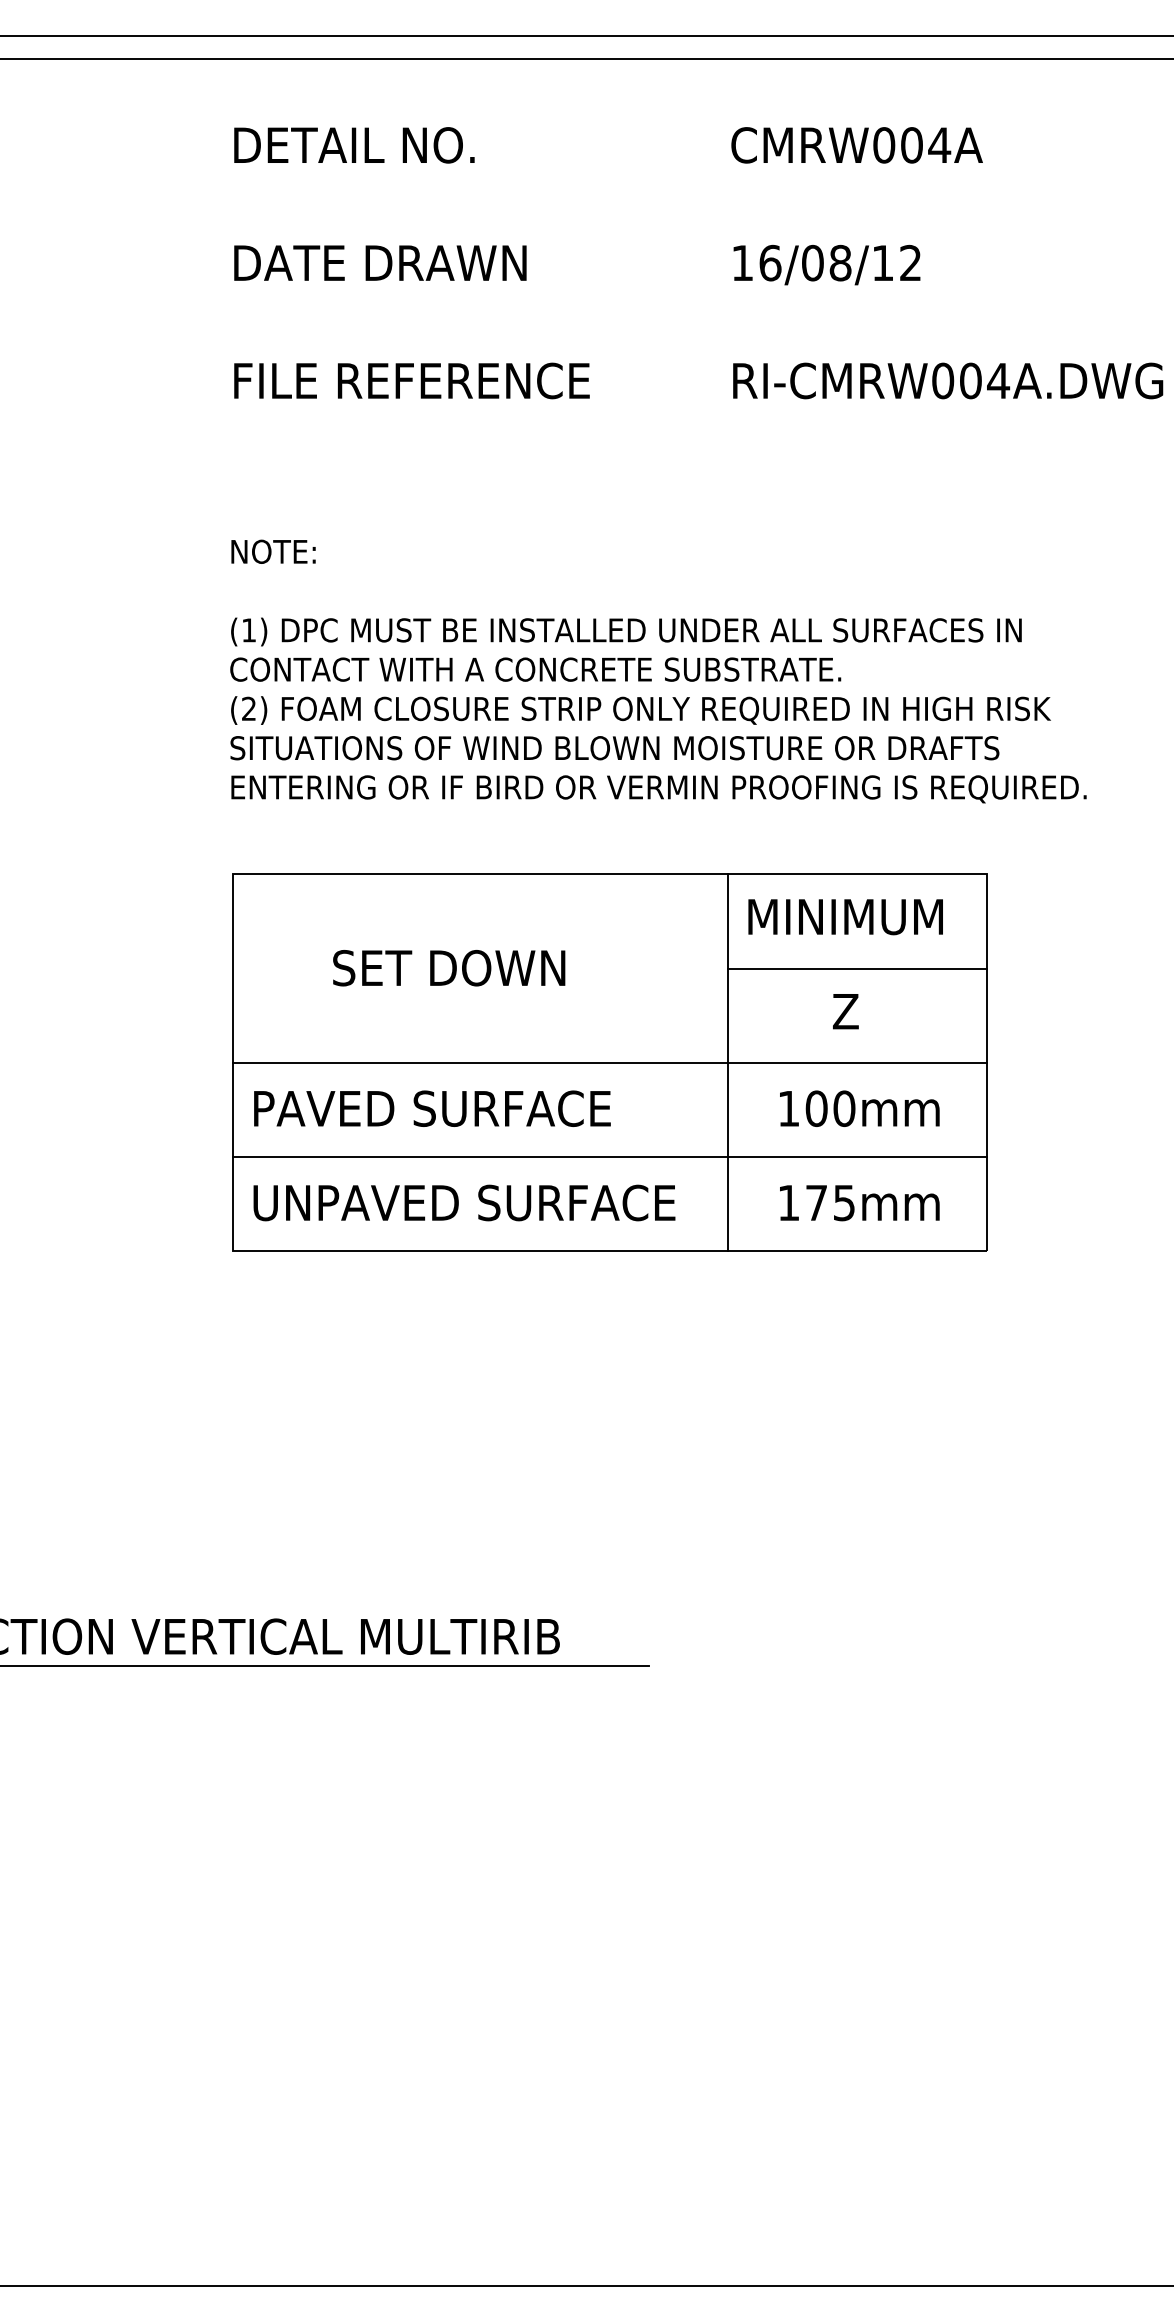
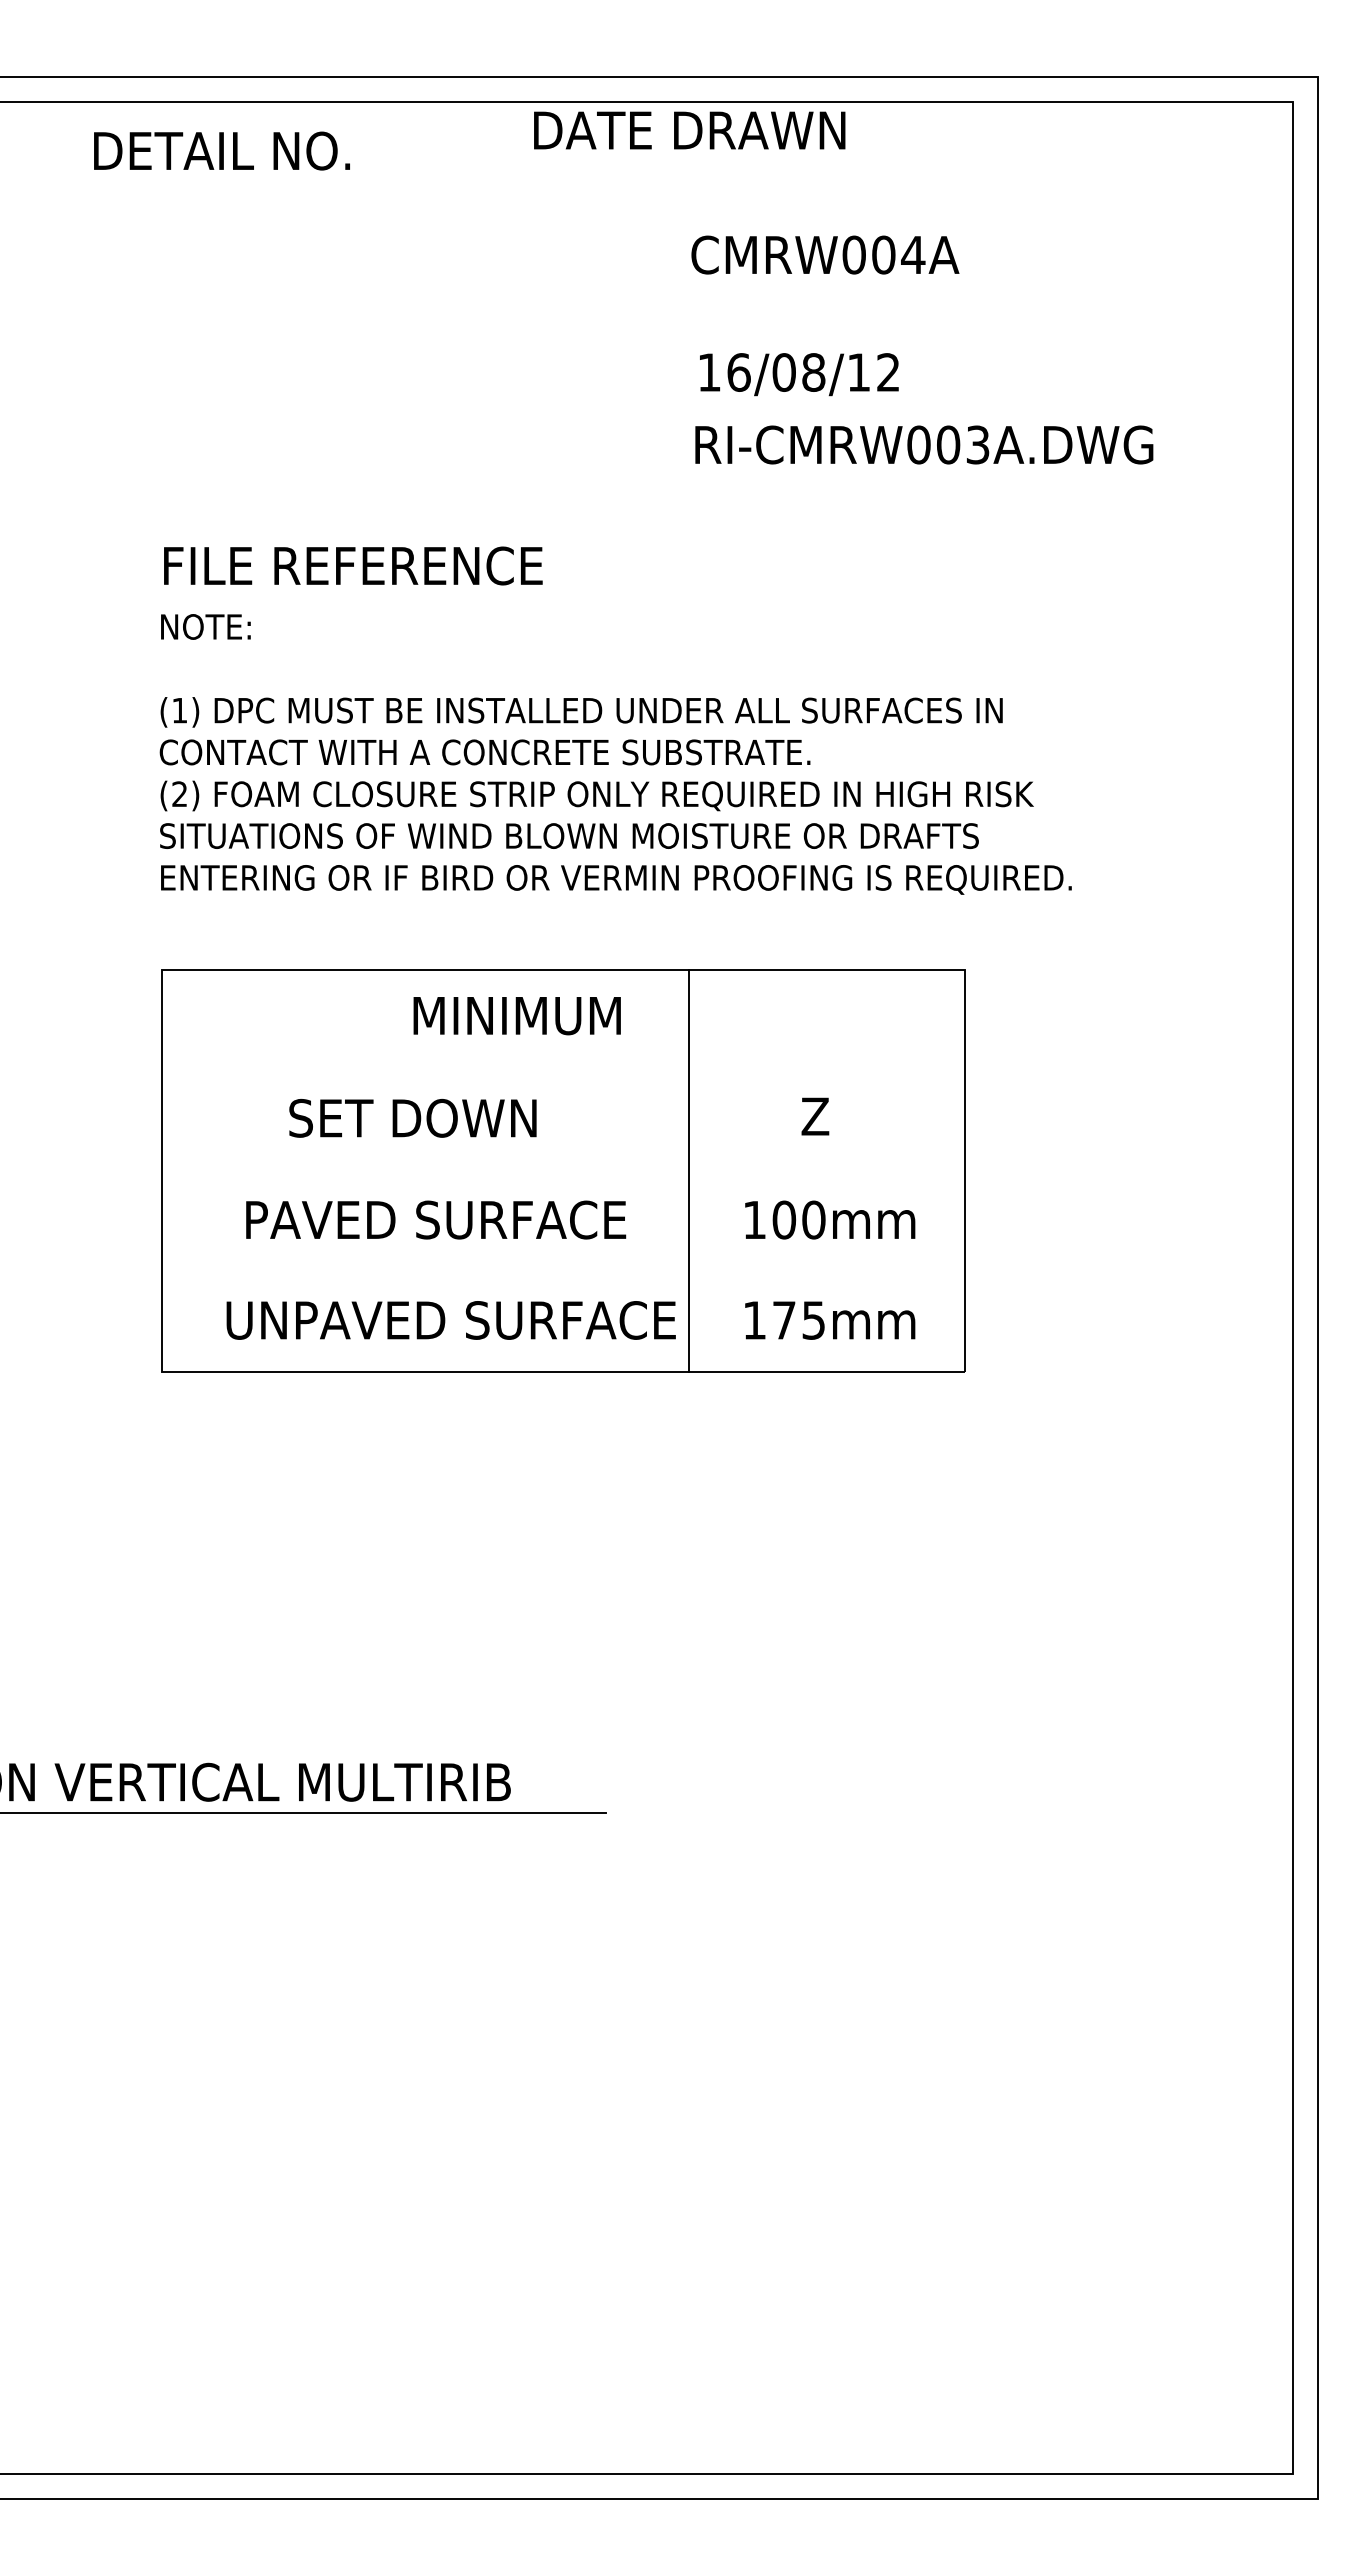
text: (353, 144) -> (221, 150), moved
text: (857, 144) -> (825, 254), moved
text: (380, 263) -> (689, 130), moved
text: (827, 265) -> (799, 374), moved
text: (412, 380) -> (353, 565), moved
text: (998, 380) -> (977, 444), RI-CMRW004A.DWG -> RI-CMRW003A.DWG
text: (845, 917) -> (516, 1016), moved
text: (448, 968) -> (412, 1118), moved
line: (857, 968) -> (827, 1070), removed
line: (609, 1063) -> (563, 1171), removed
text: (432, 1108) -> (436, 1219), moved
line: (609, 1157) -> (563, 1271), removed
text: (463, 1203) -> (450, 1320), moved

